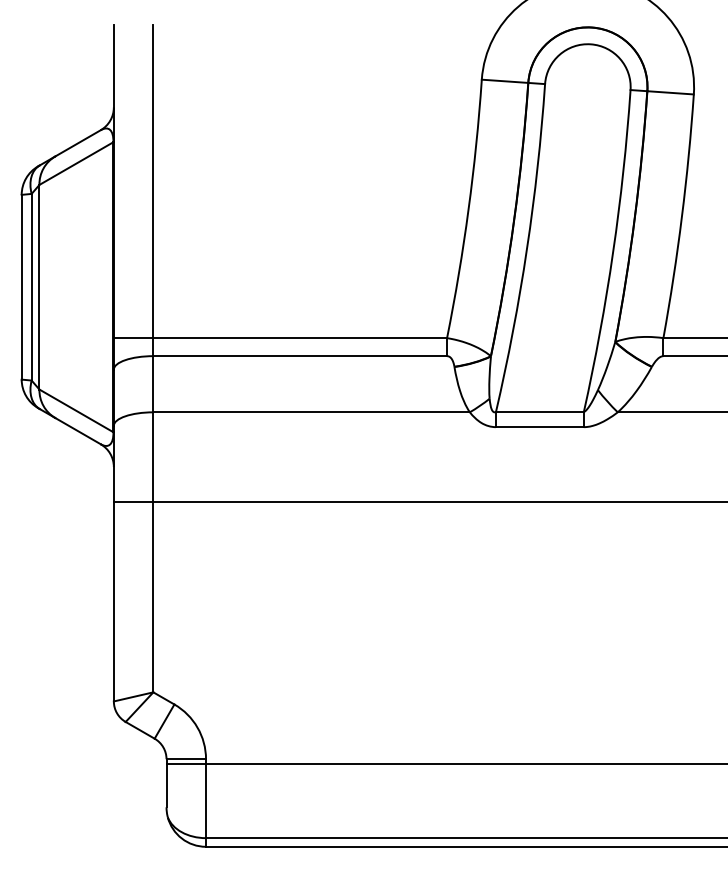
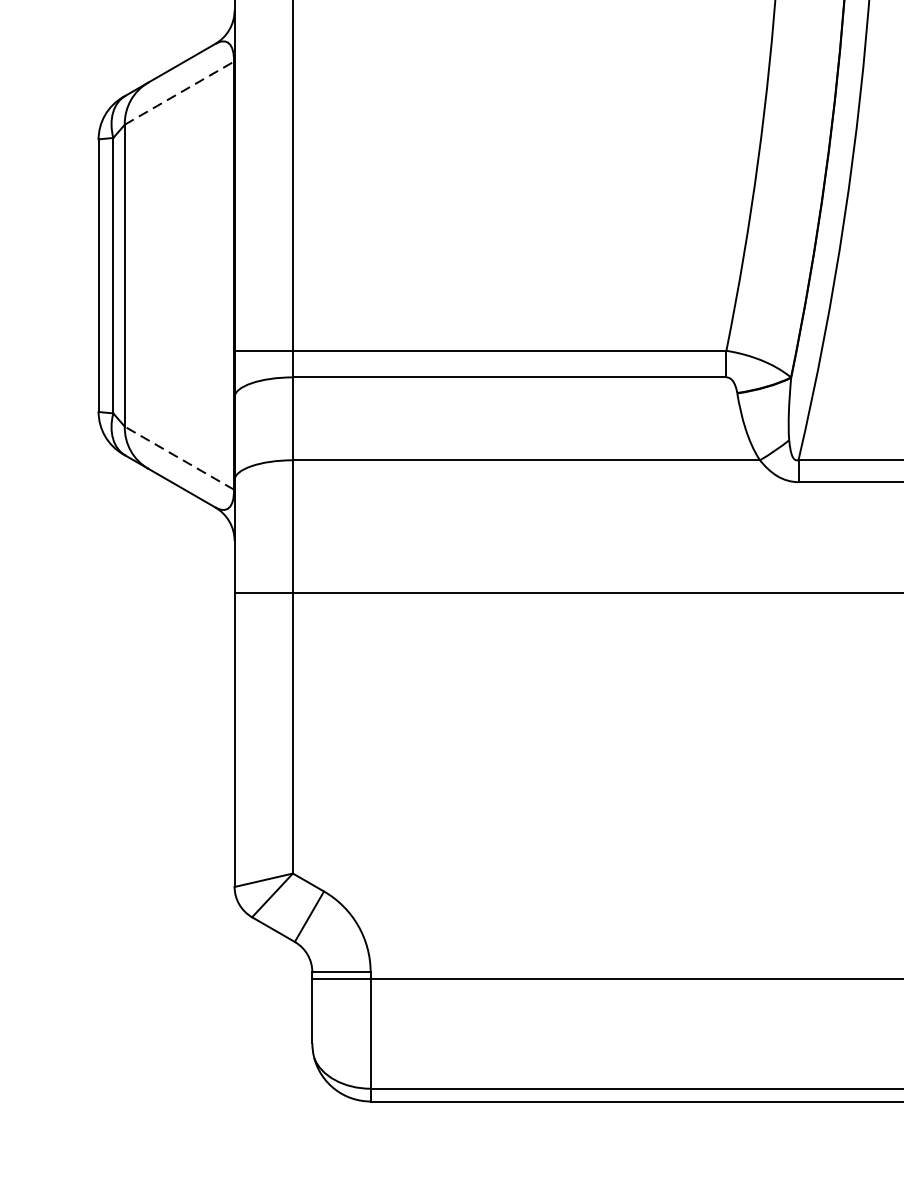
line: (76, 163) -> (179, 93), solid -> dashed
line: (76, 410) -> (179, 457), solid -> dashed

